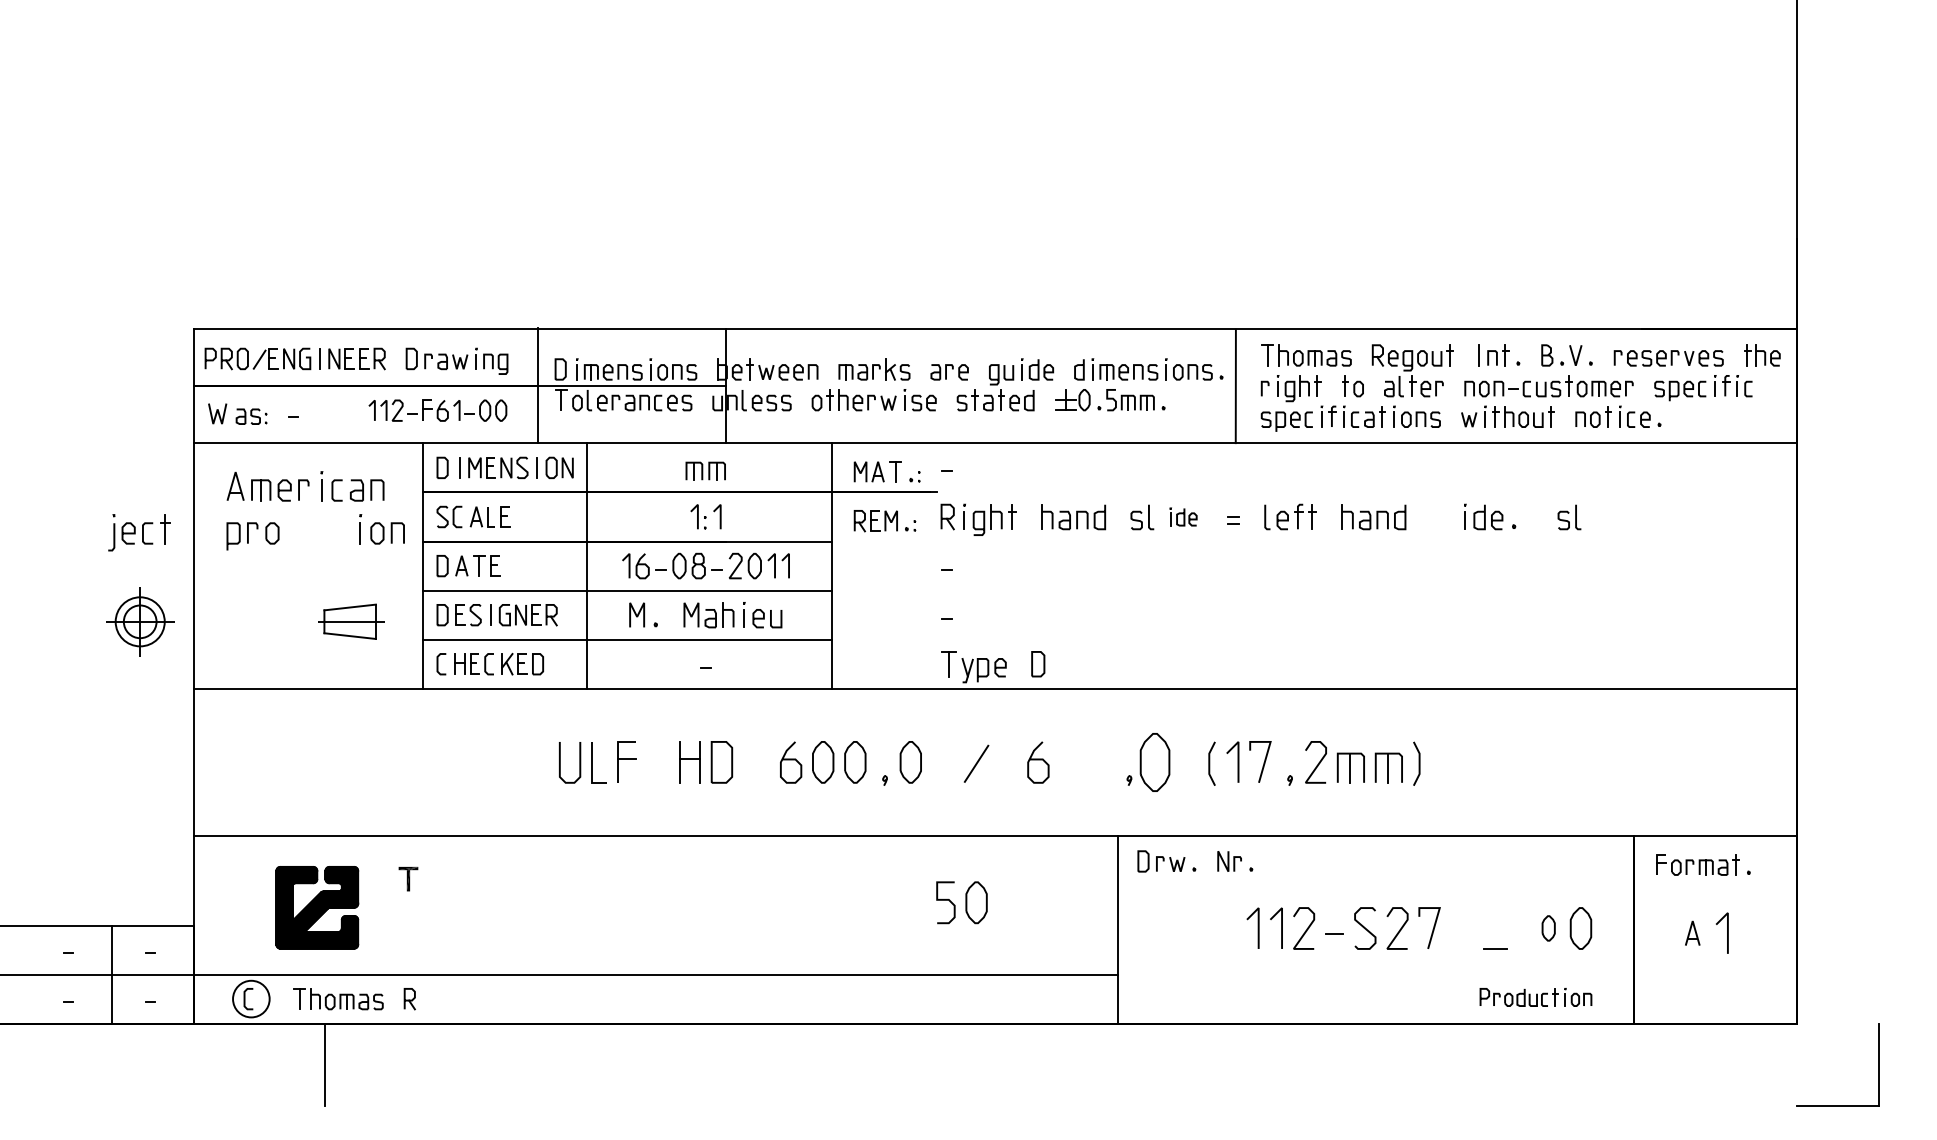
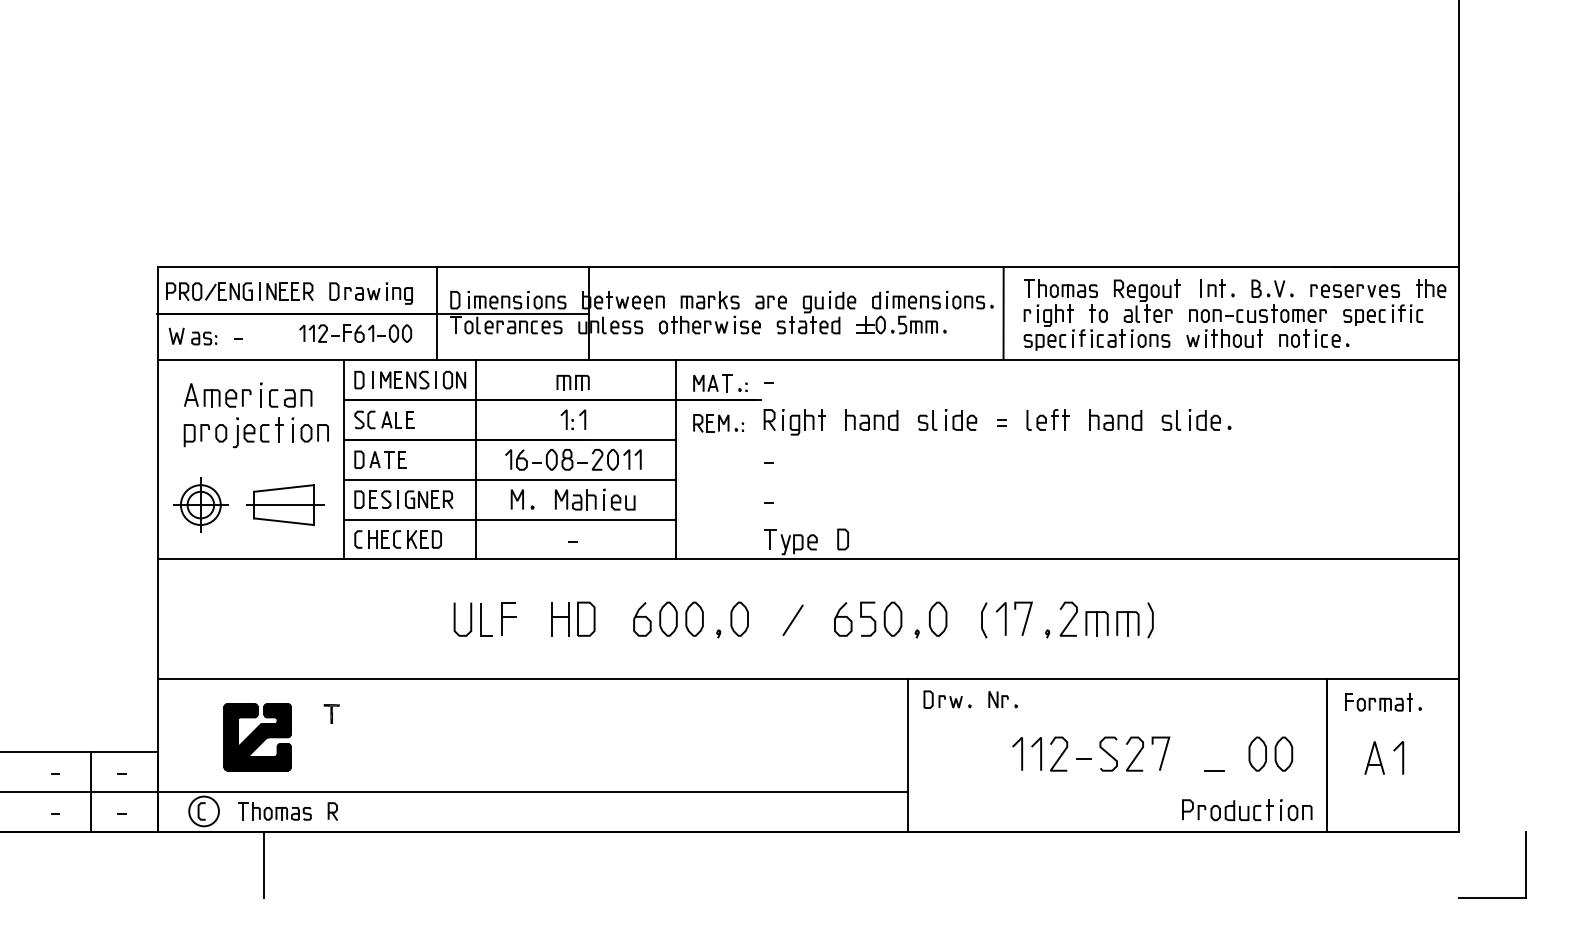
part: (1183, 516) -> (961, 419), size x1.43
part: (1569, 517) -> (1171, 420), moved
part: (139, 532) -> (258, 432), moved
part: (139, 621) -> (200, 504), moved
part: (351, 621) -> (285, 504), size x1.43
part: (1155, 761) -> (938, 618), size x0.71
part: (962, 901) -> (881, 618), moved
part: (1548, 927) -> (1257, 753), size x1.67
part: (1692, 932) -> (1374, 757), size x1.67
part: (1536, 996) -> (1247, 809), size x1.43

